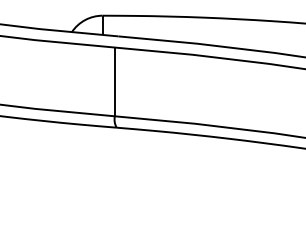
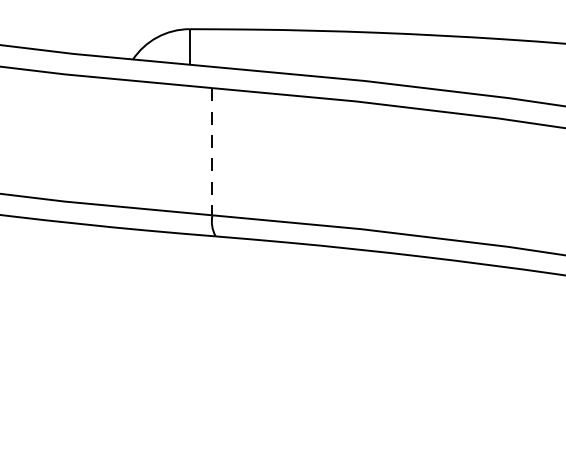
line: (114, 82) -> (211, 152), solid -> dashed

